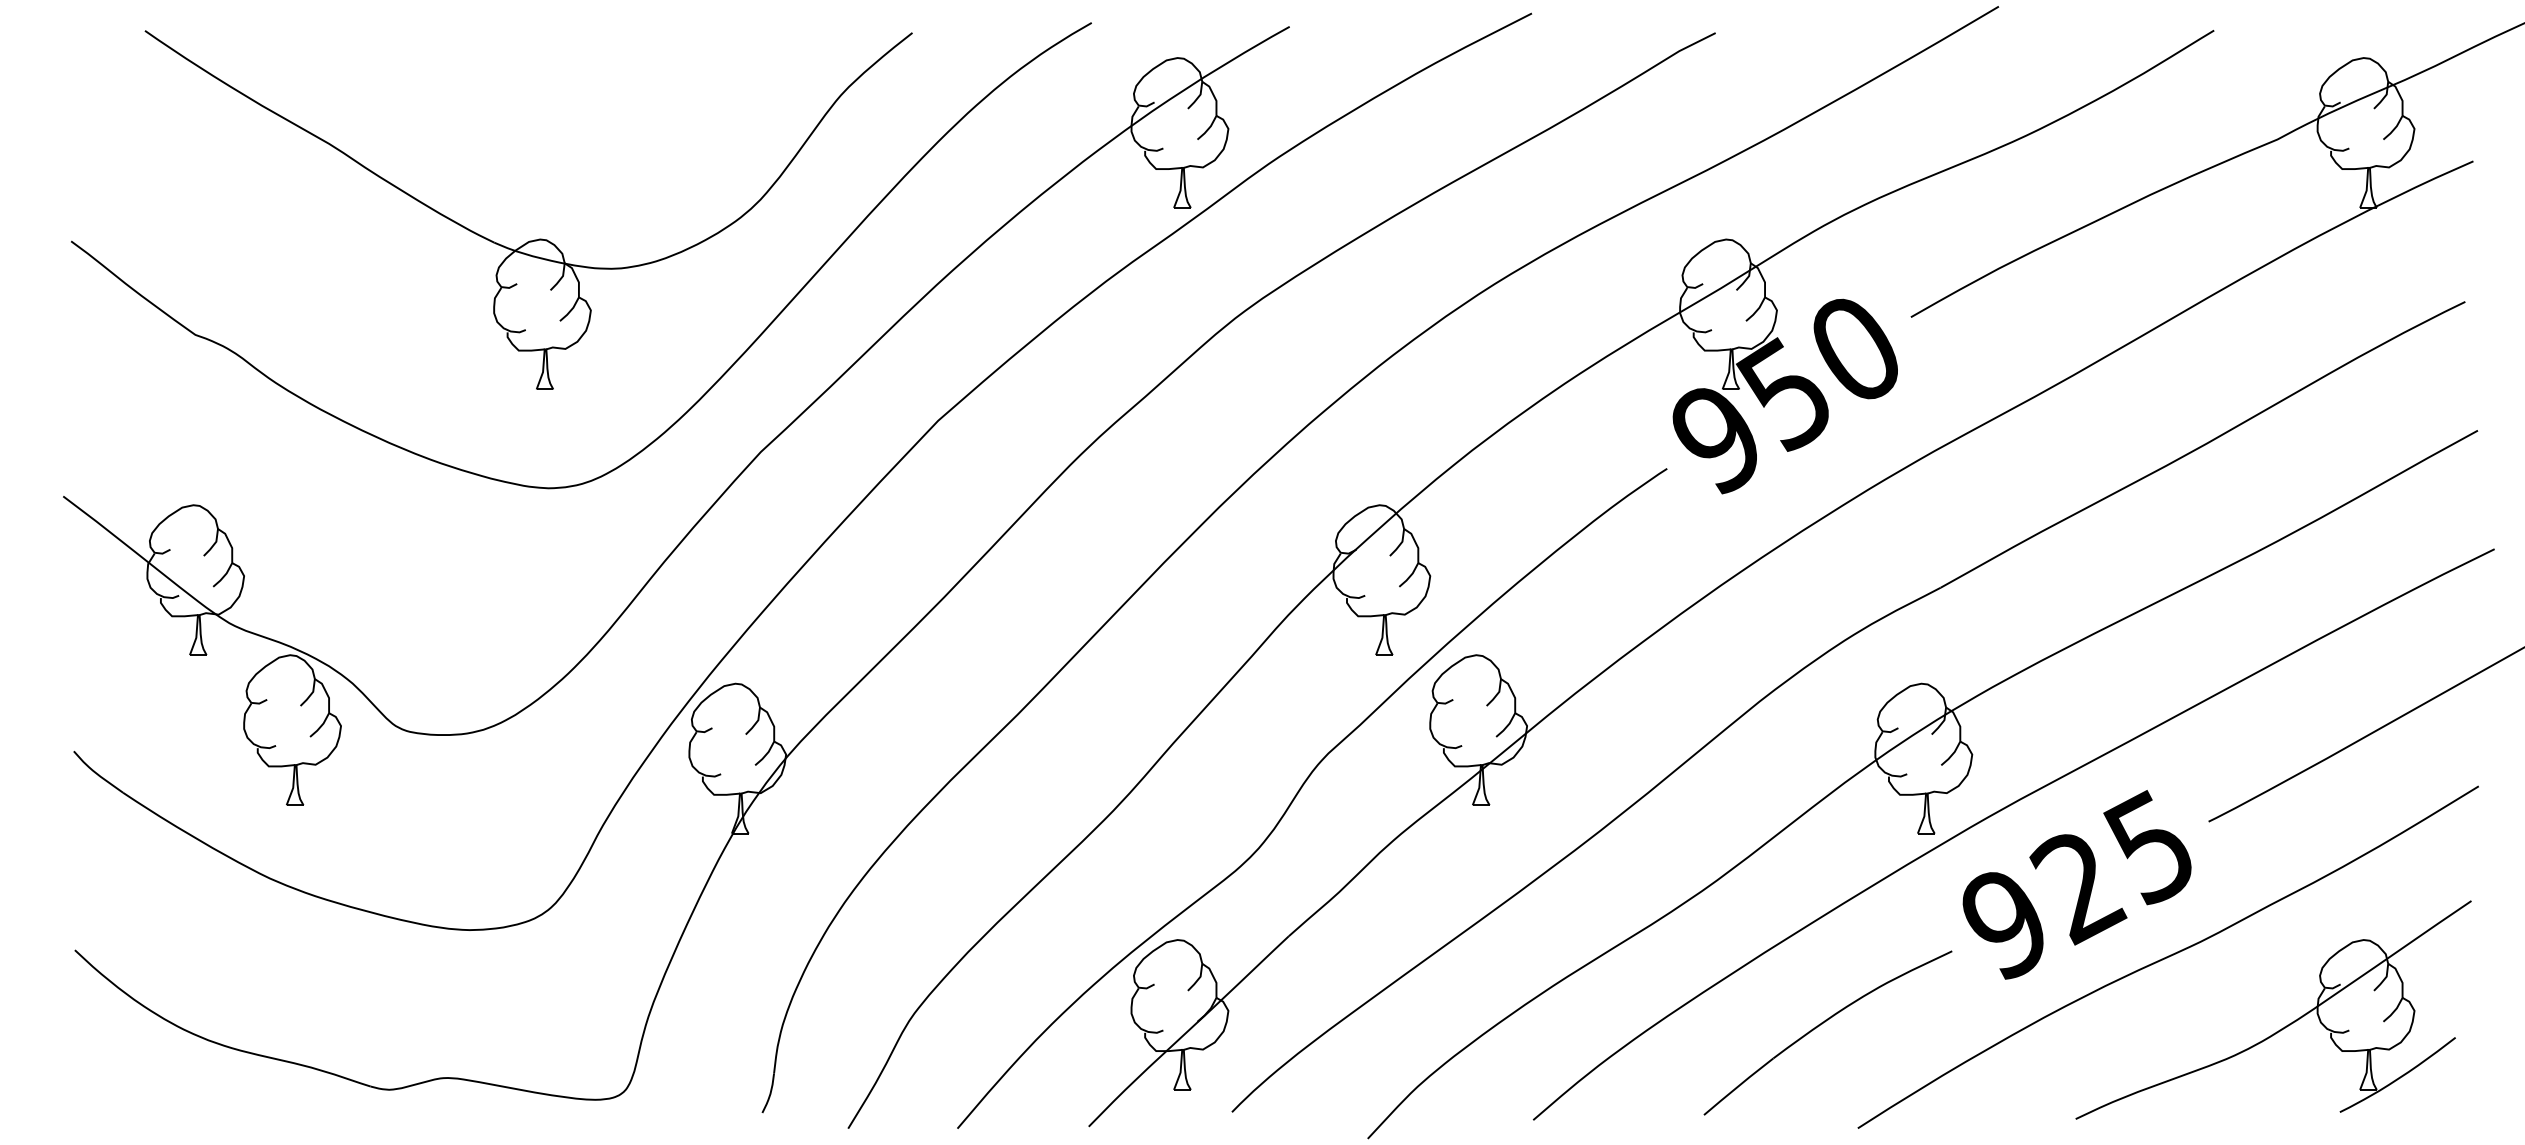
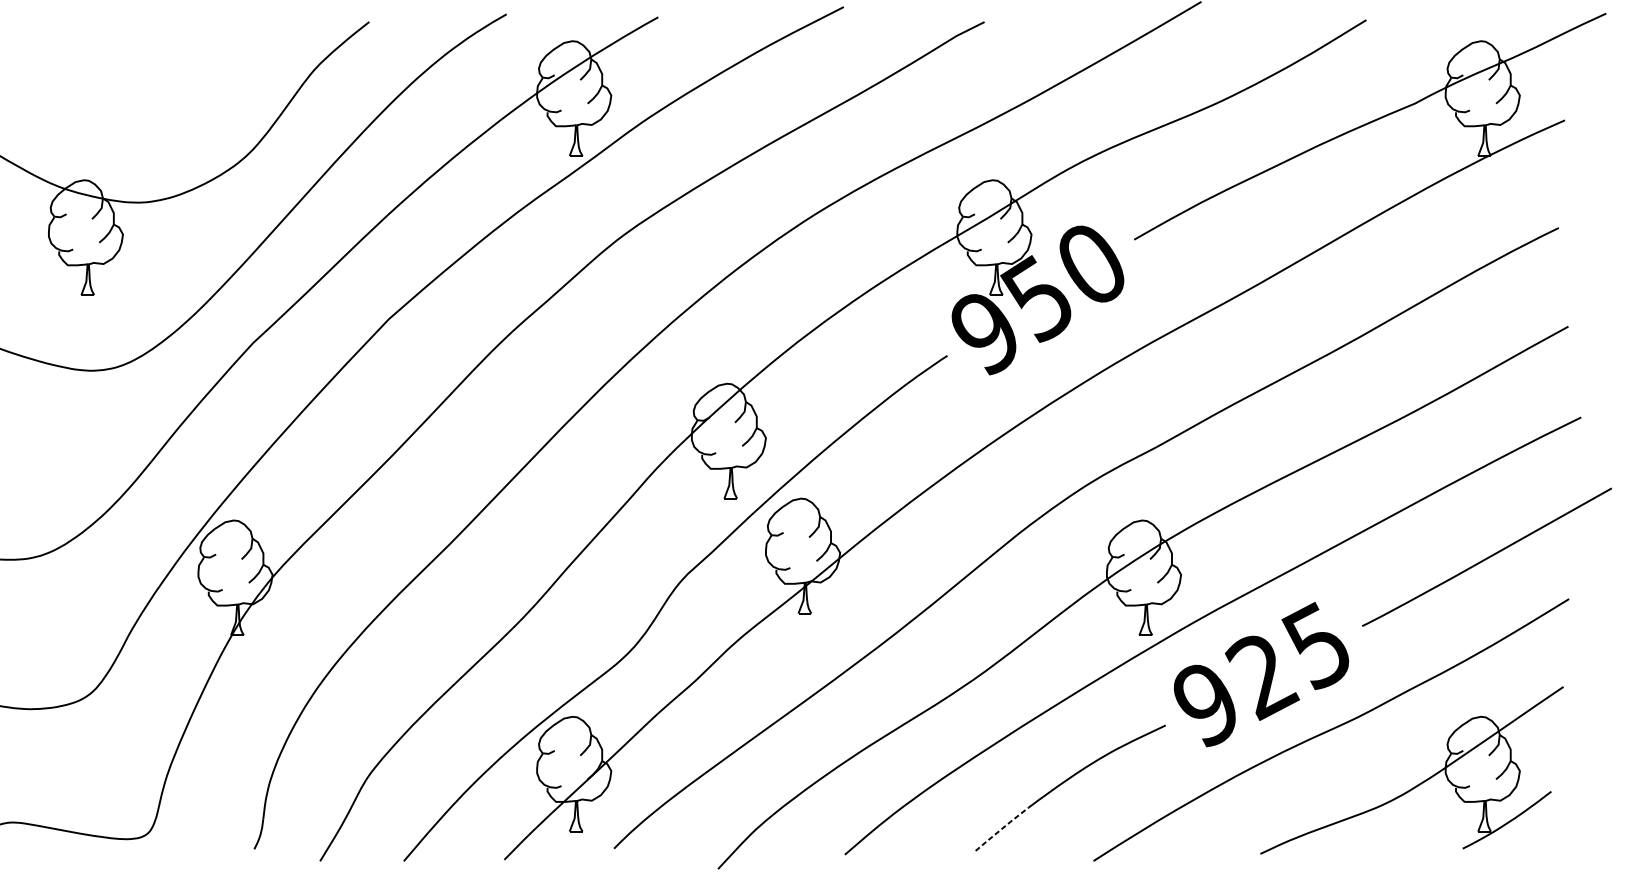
line: (1738, 1086) -> (1002, 829), solid -> dashed

